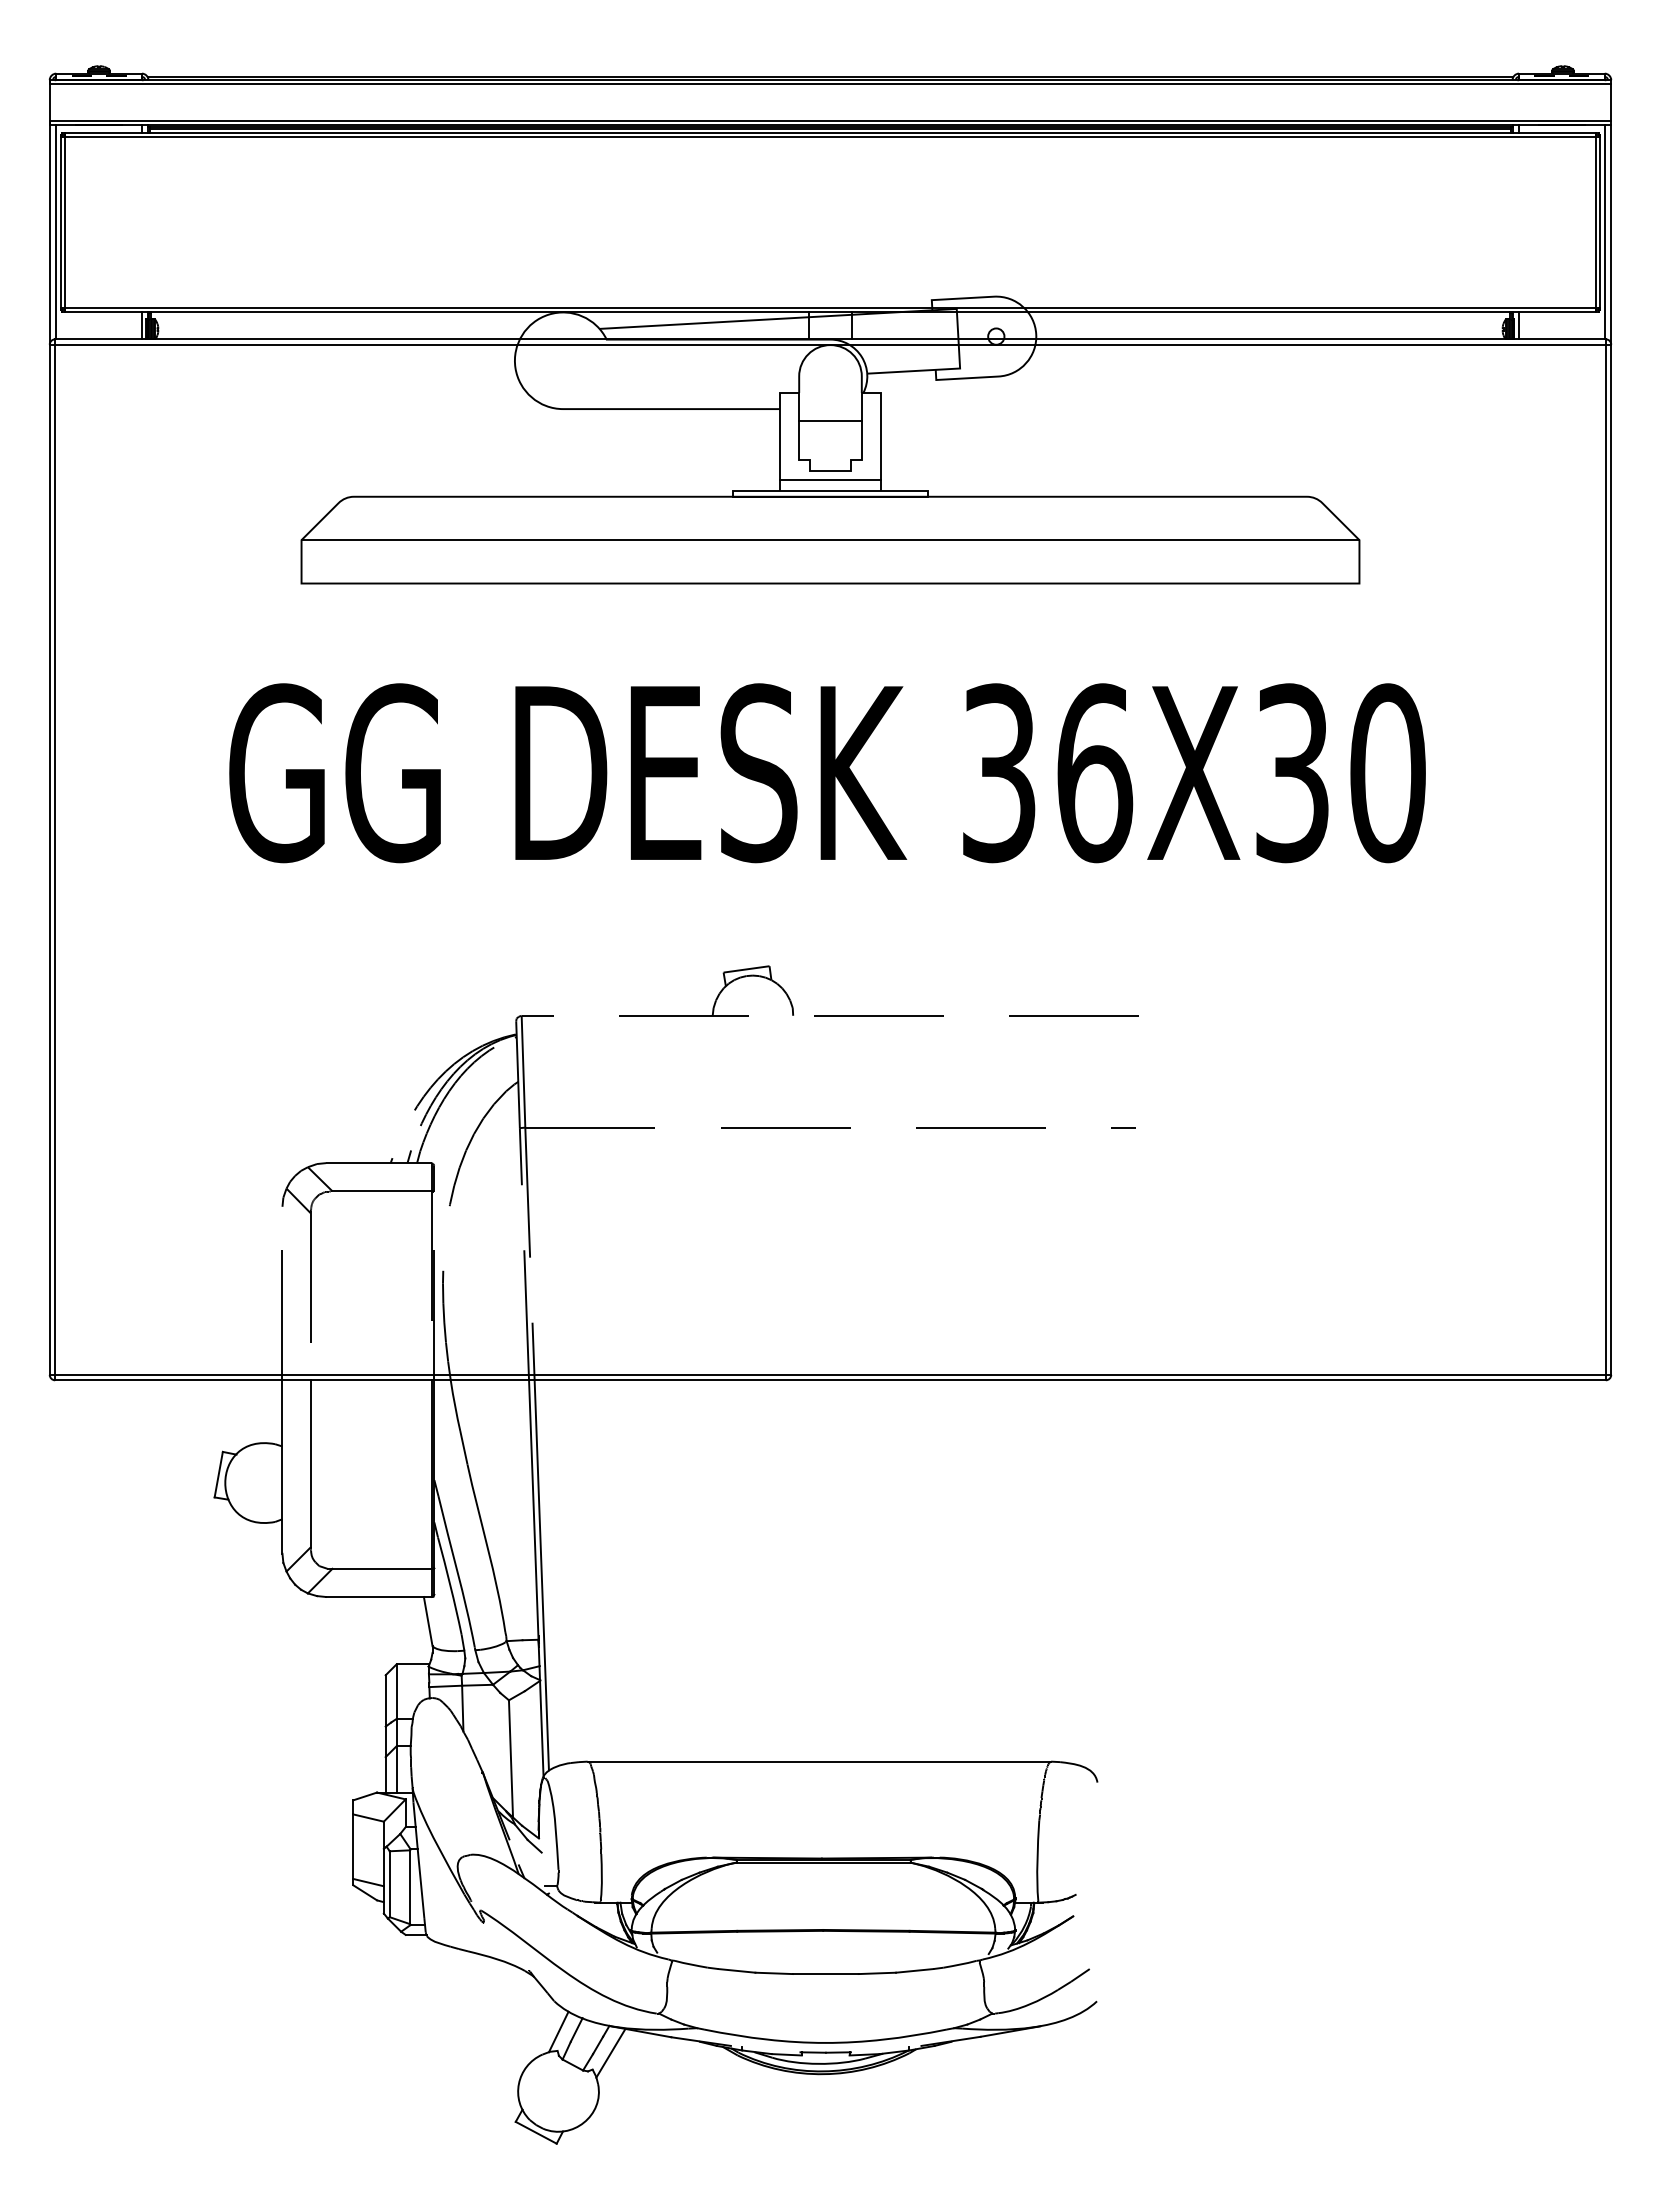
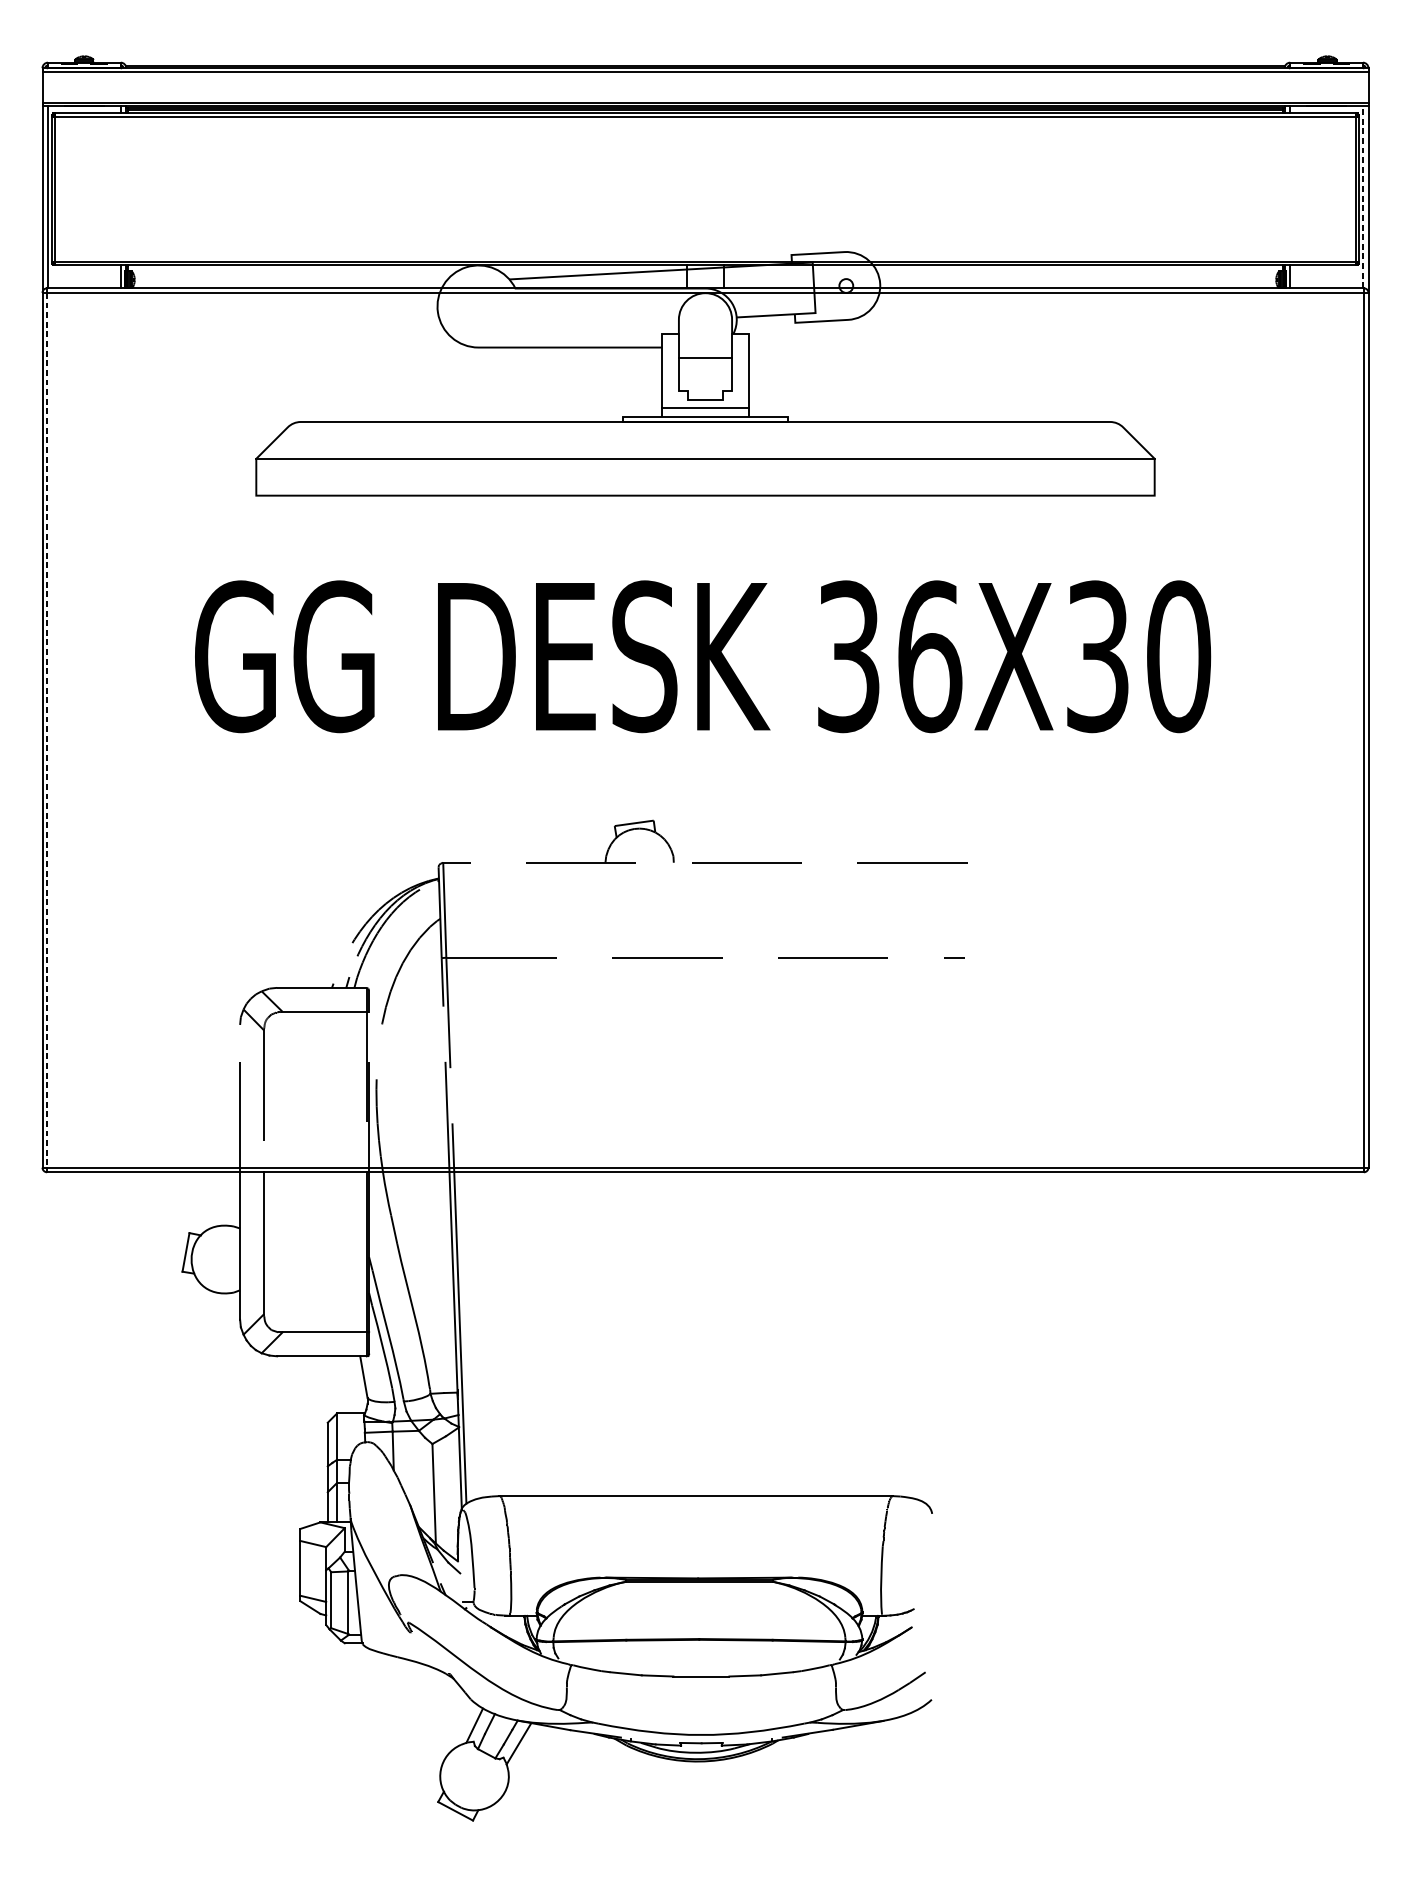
line: (1604, 231) -> (1362, 196), solid -> dashed
line: (55, 860) -> (47, 730), solid -> dashed

